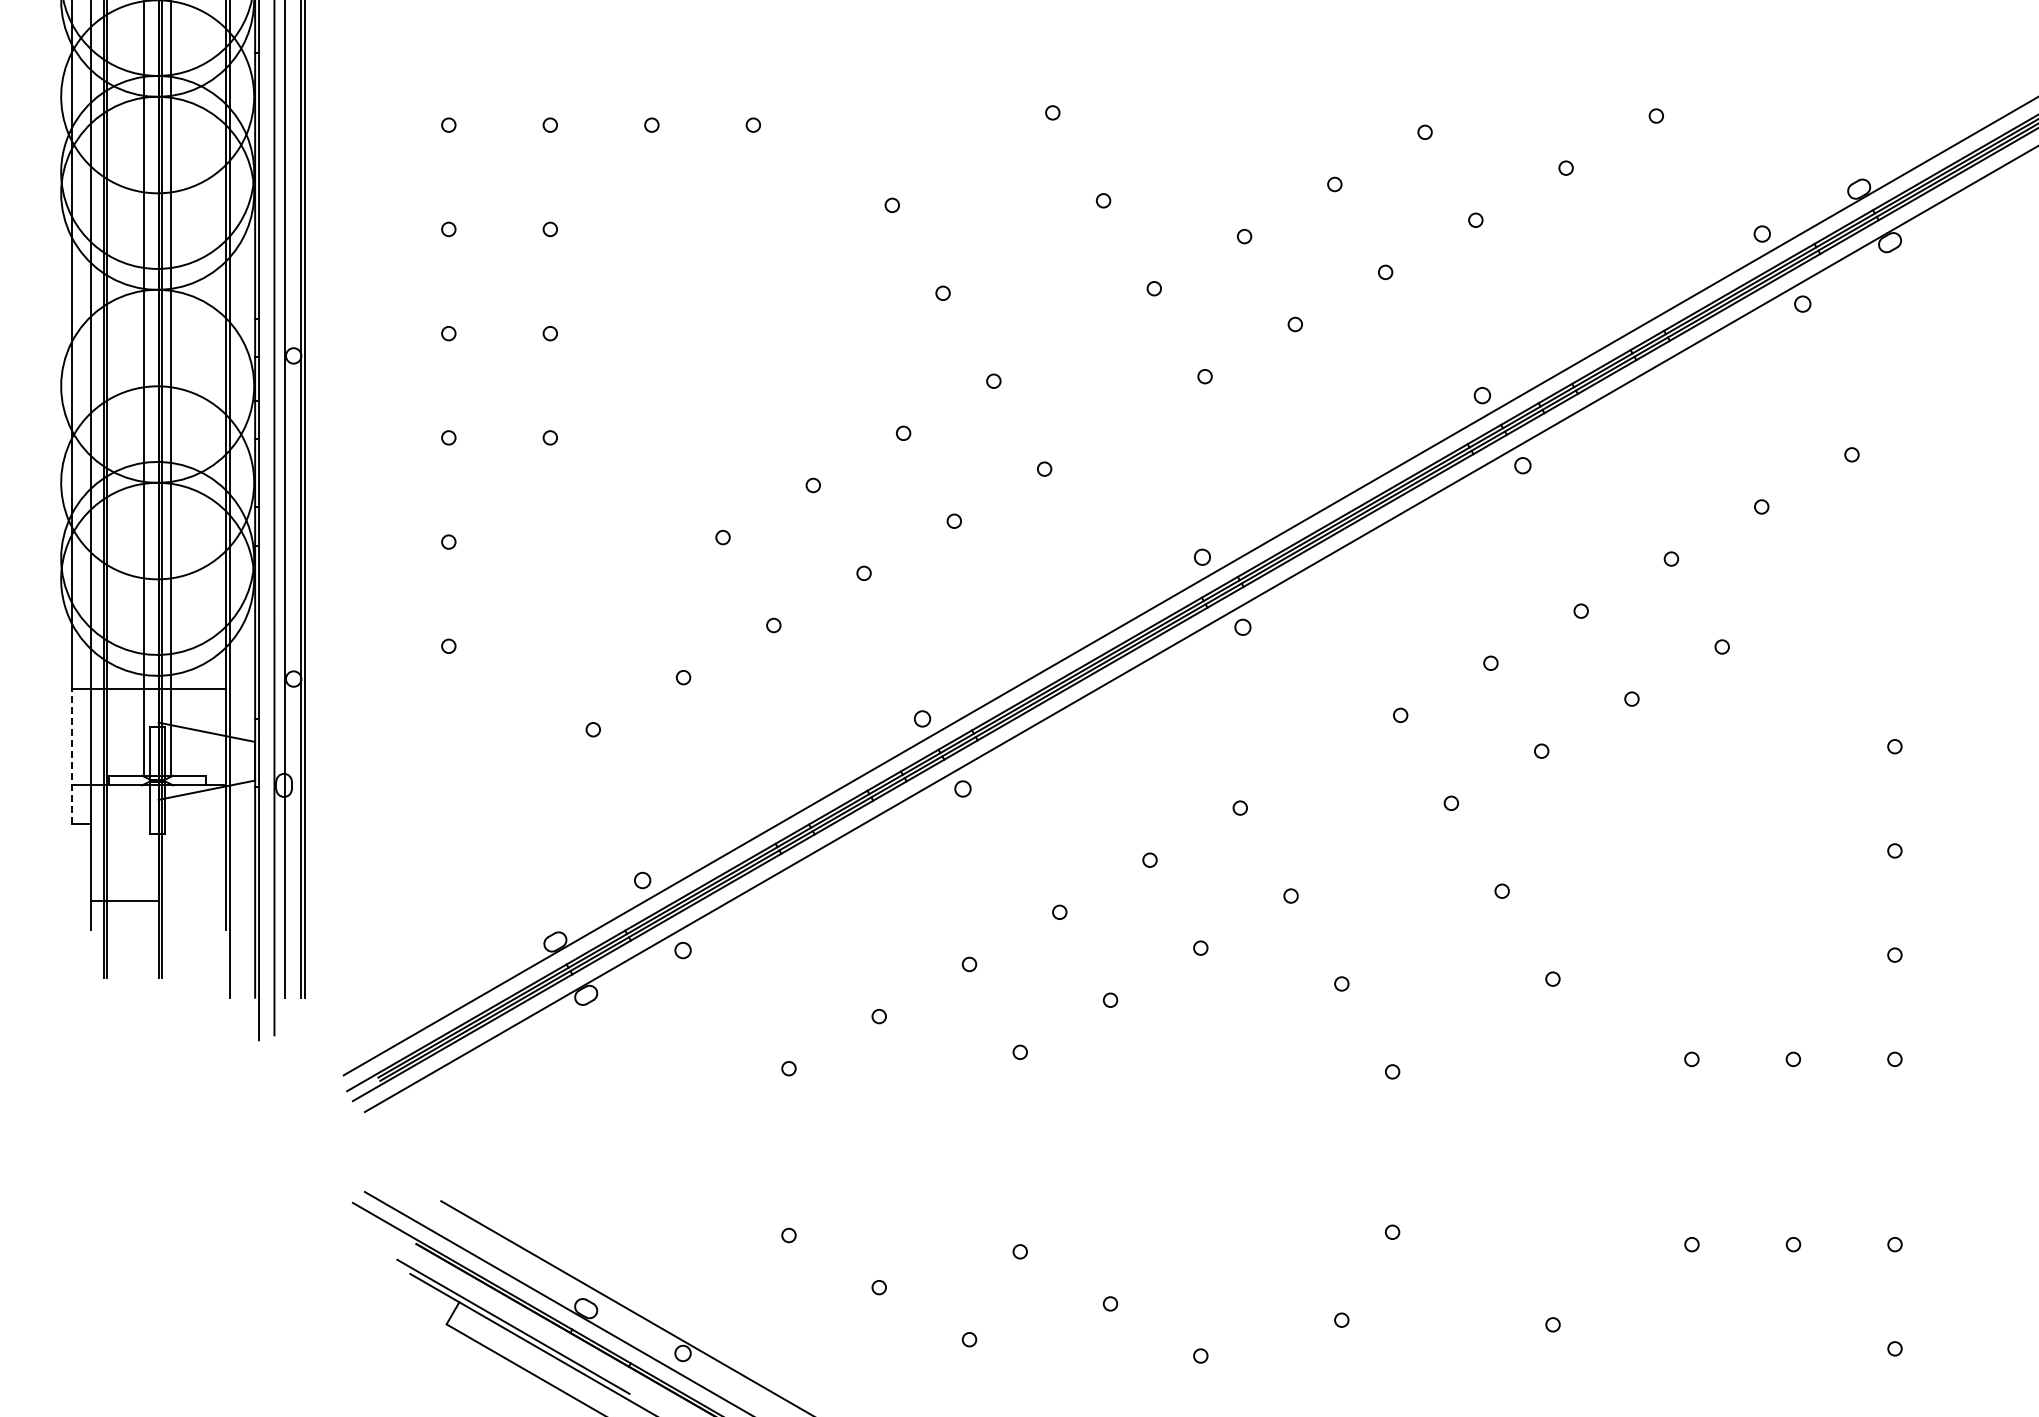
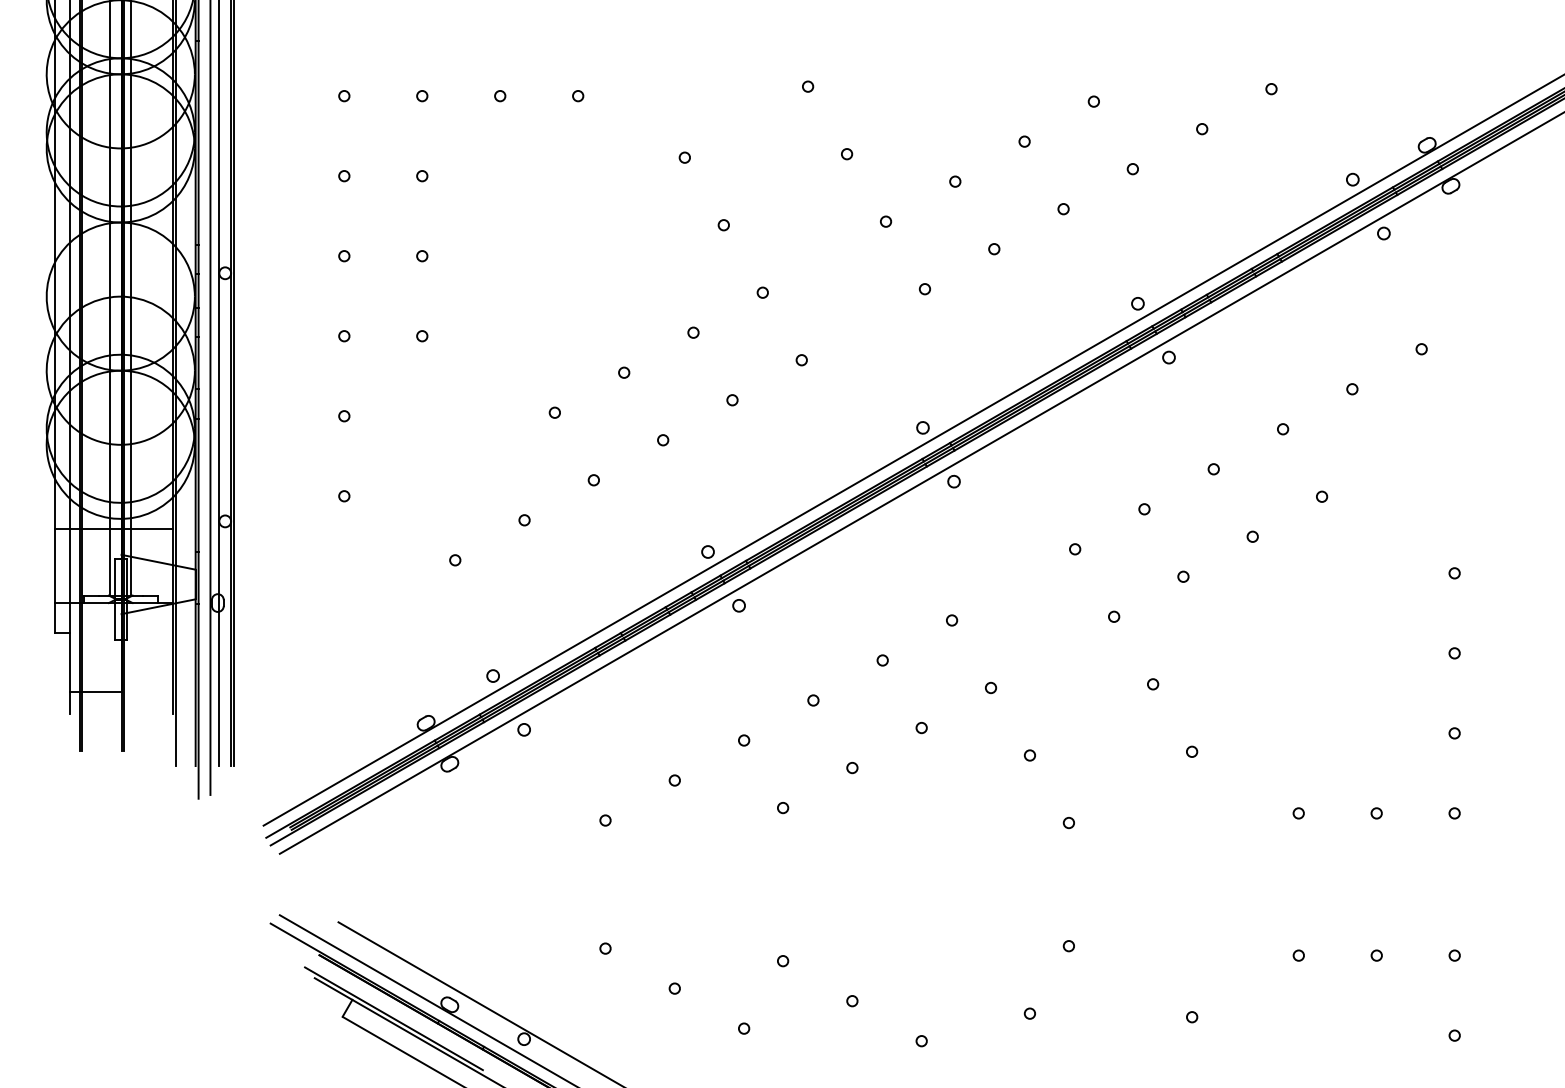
line: (71, 756) -> (54, 580), dashed -> solid

